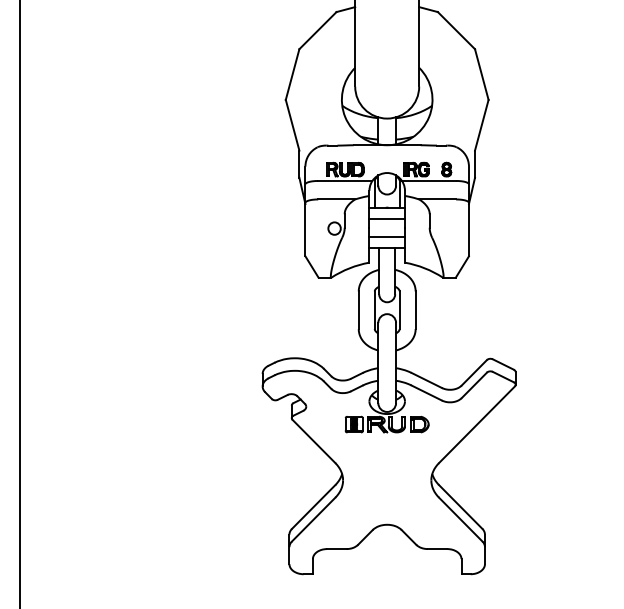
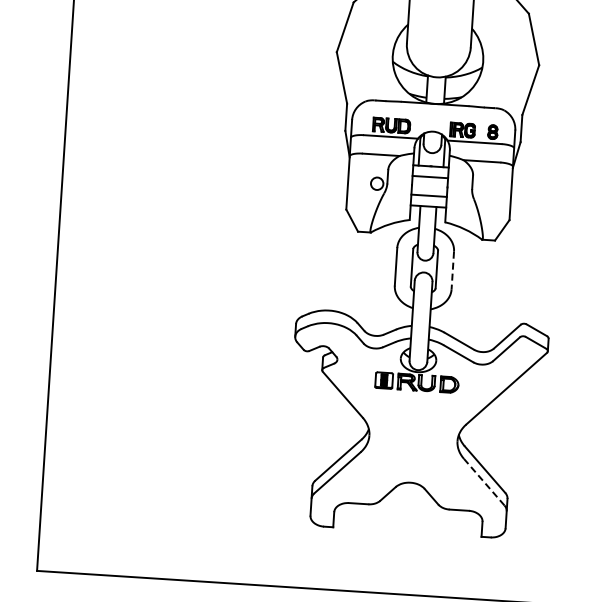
line: (415, 310) -> (452, 270), solid -> dashed
line: (460, 519) -> (484, 482), solid -> dashed

